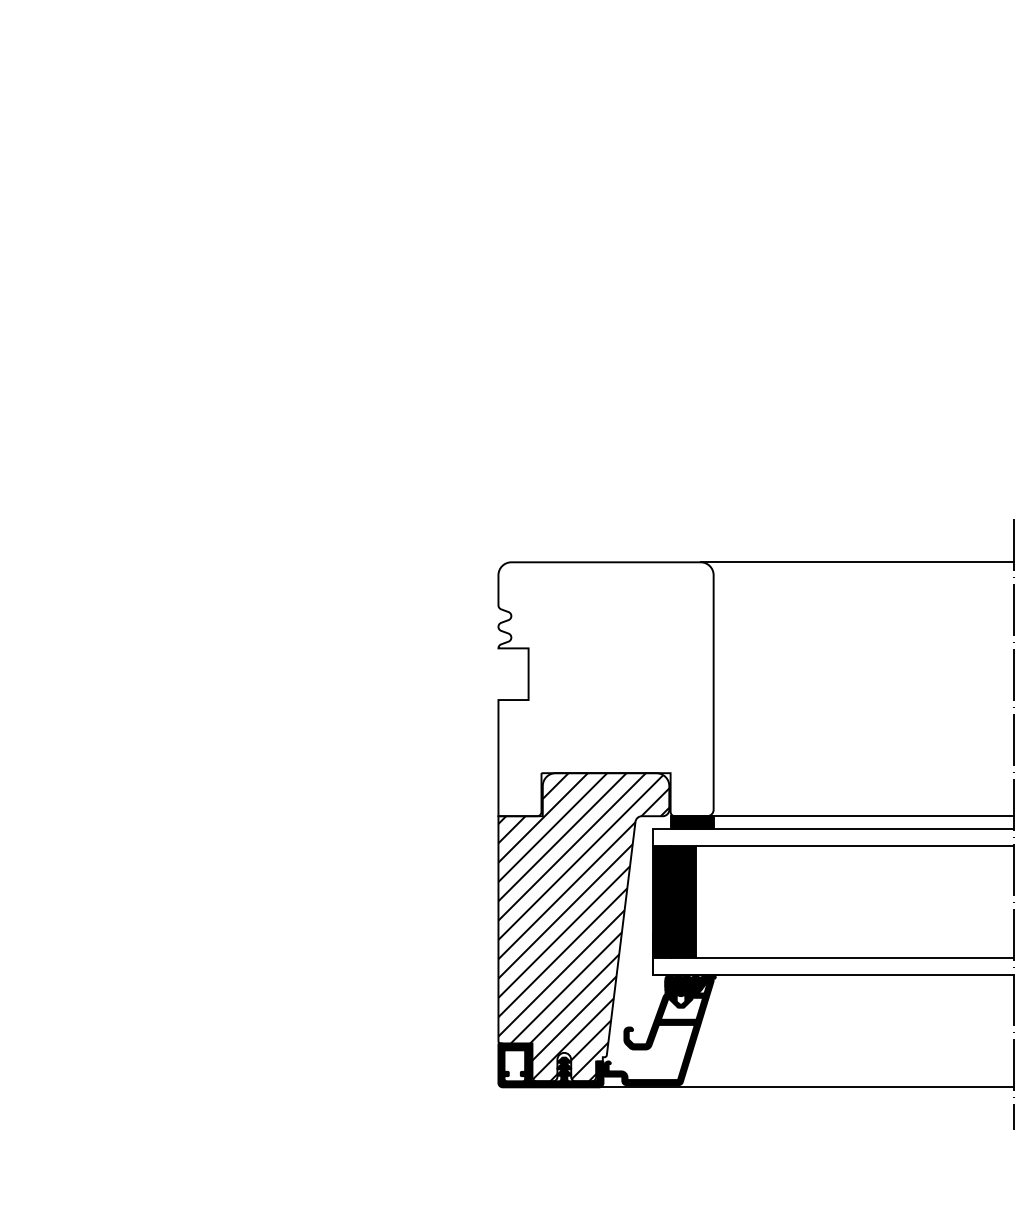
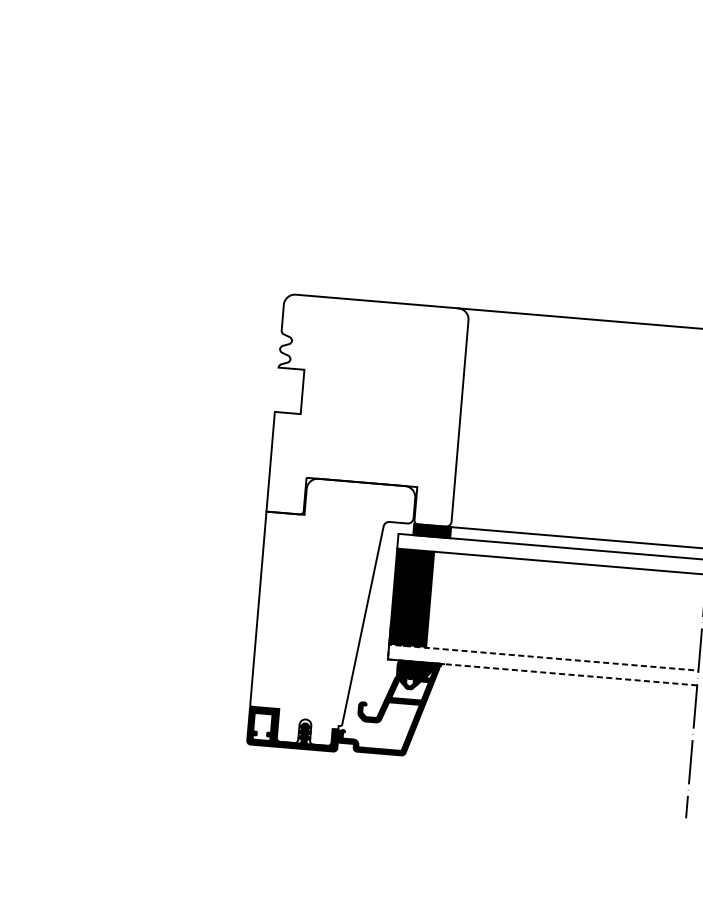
hatch: (583, 927) -> (331, 613), removed
line: (653, 966) -> (388, 651), solid -> dashed
line: (806, 1087) -> (511, 766), removed

